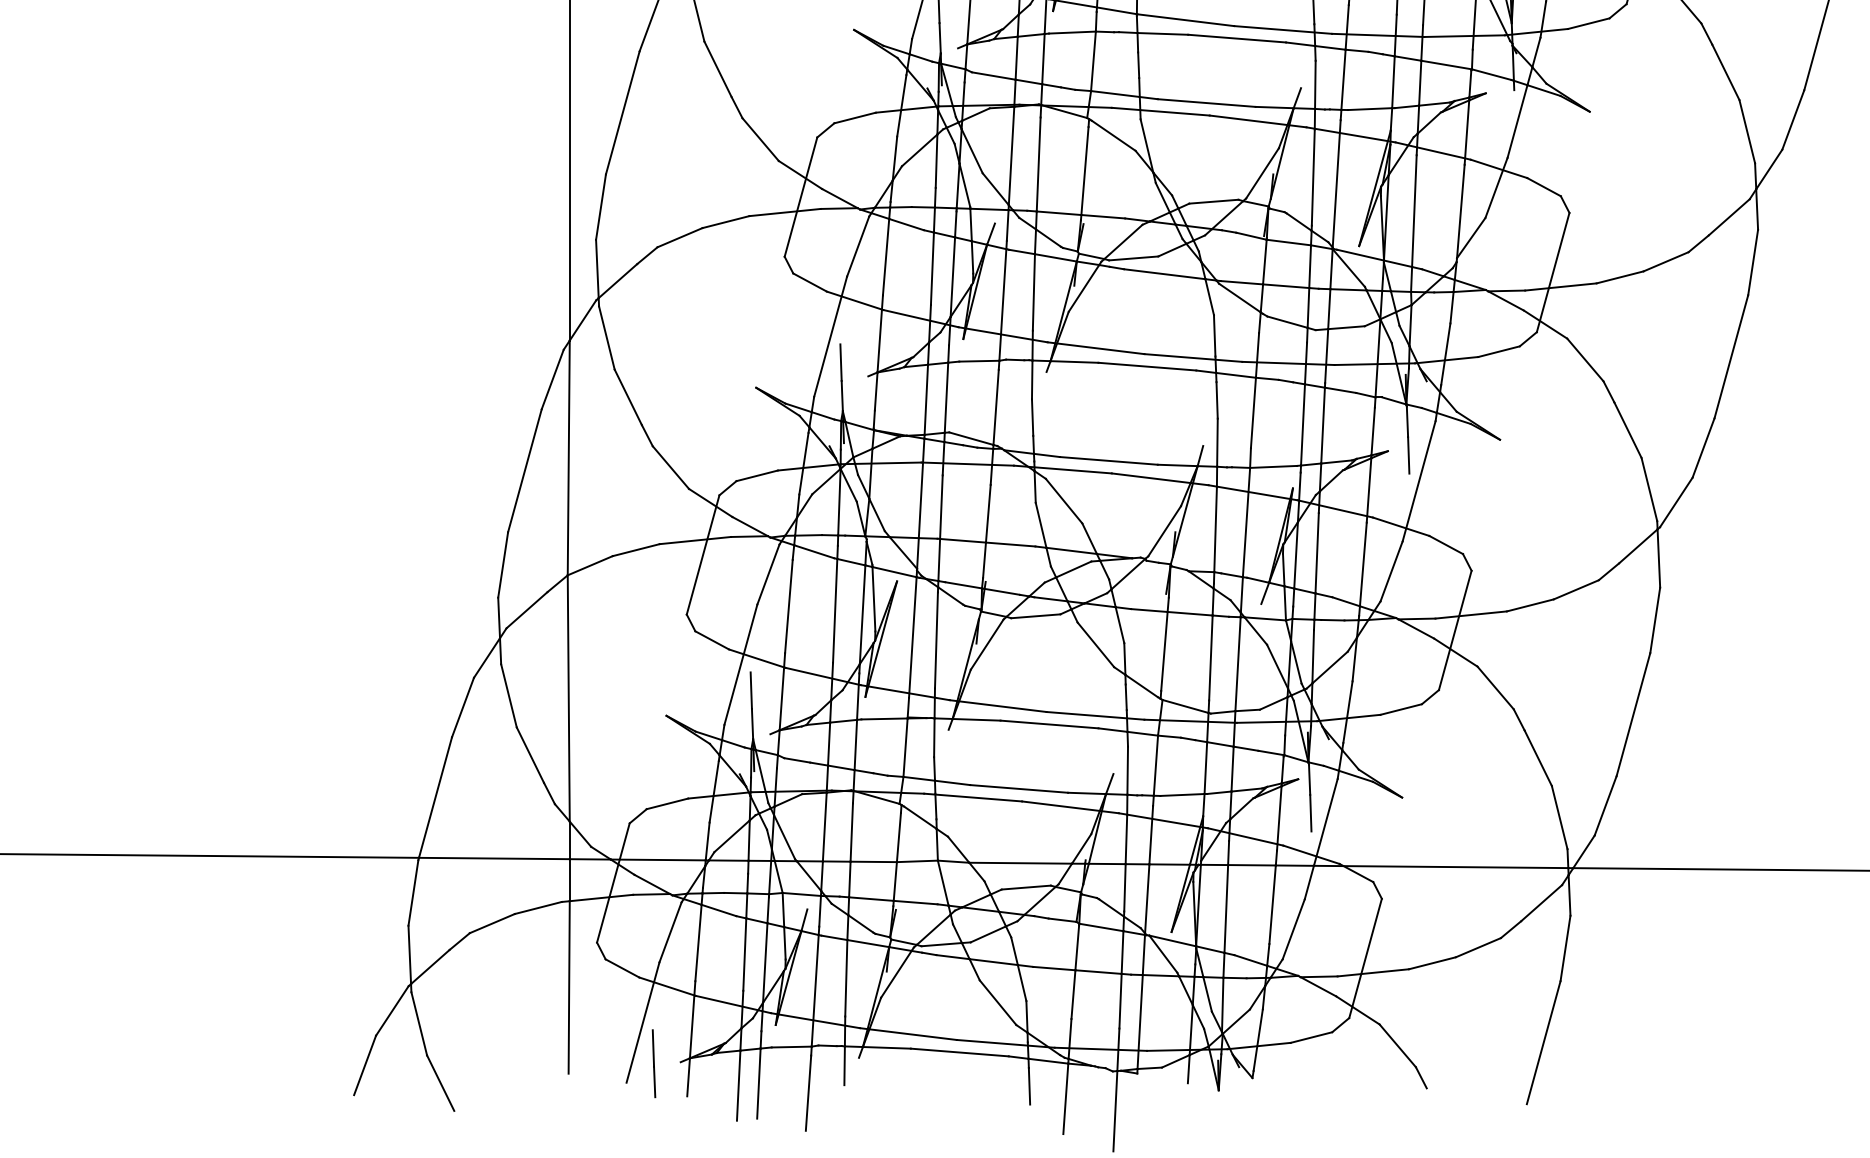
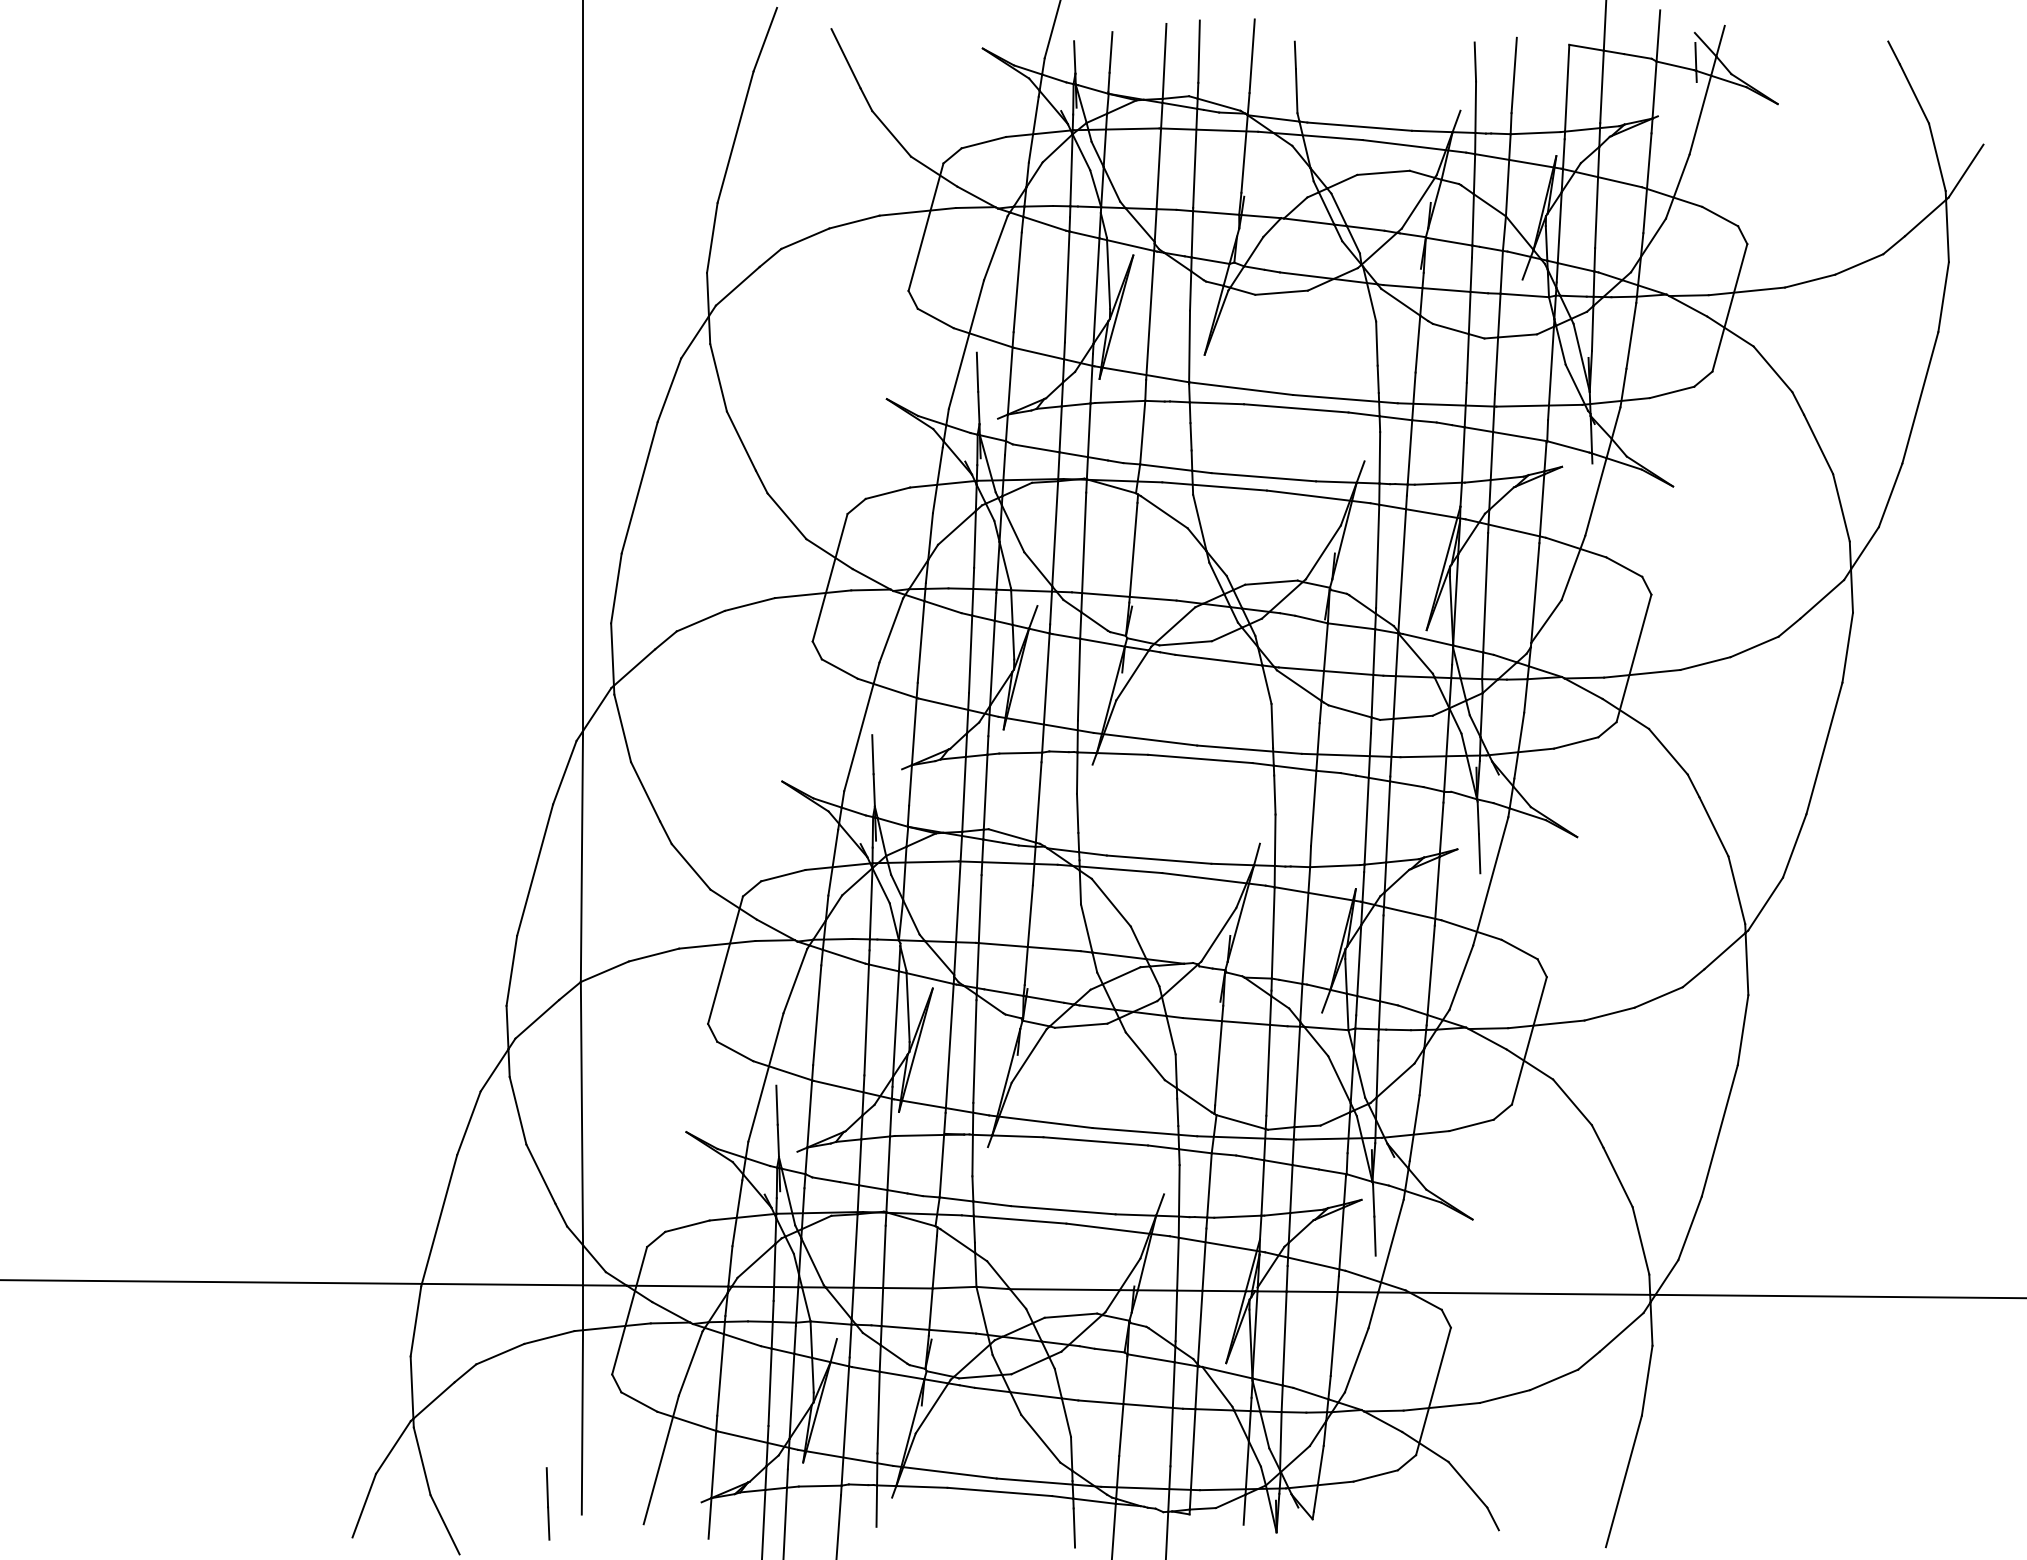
line: (653, 1063) -> (547, 1503), moved

